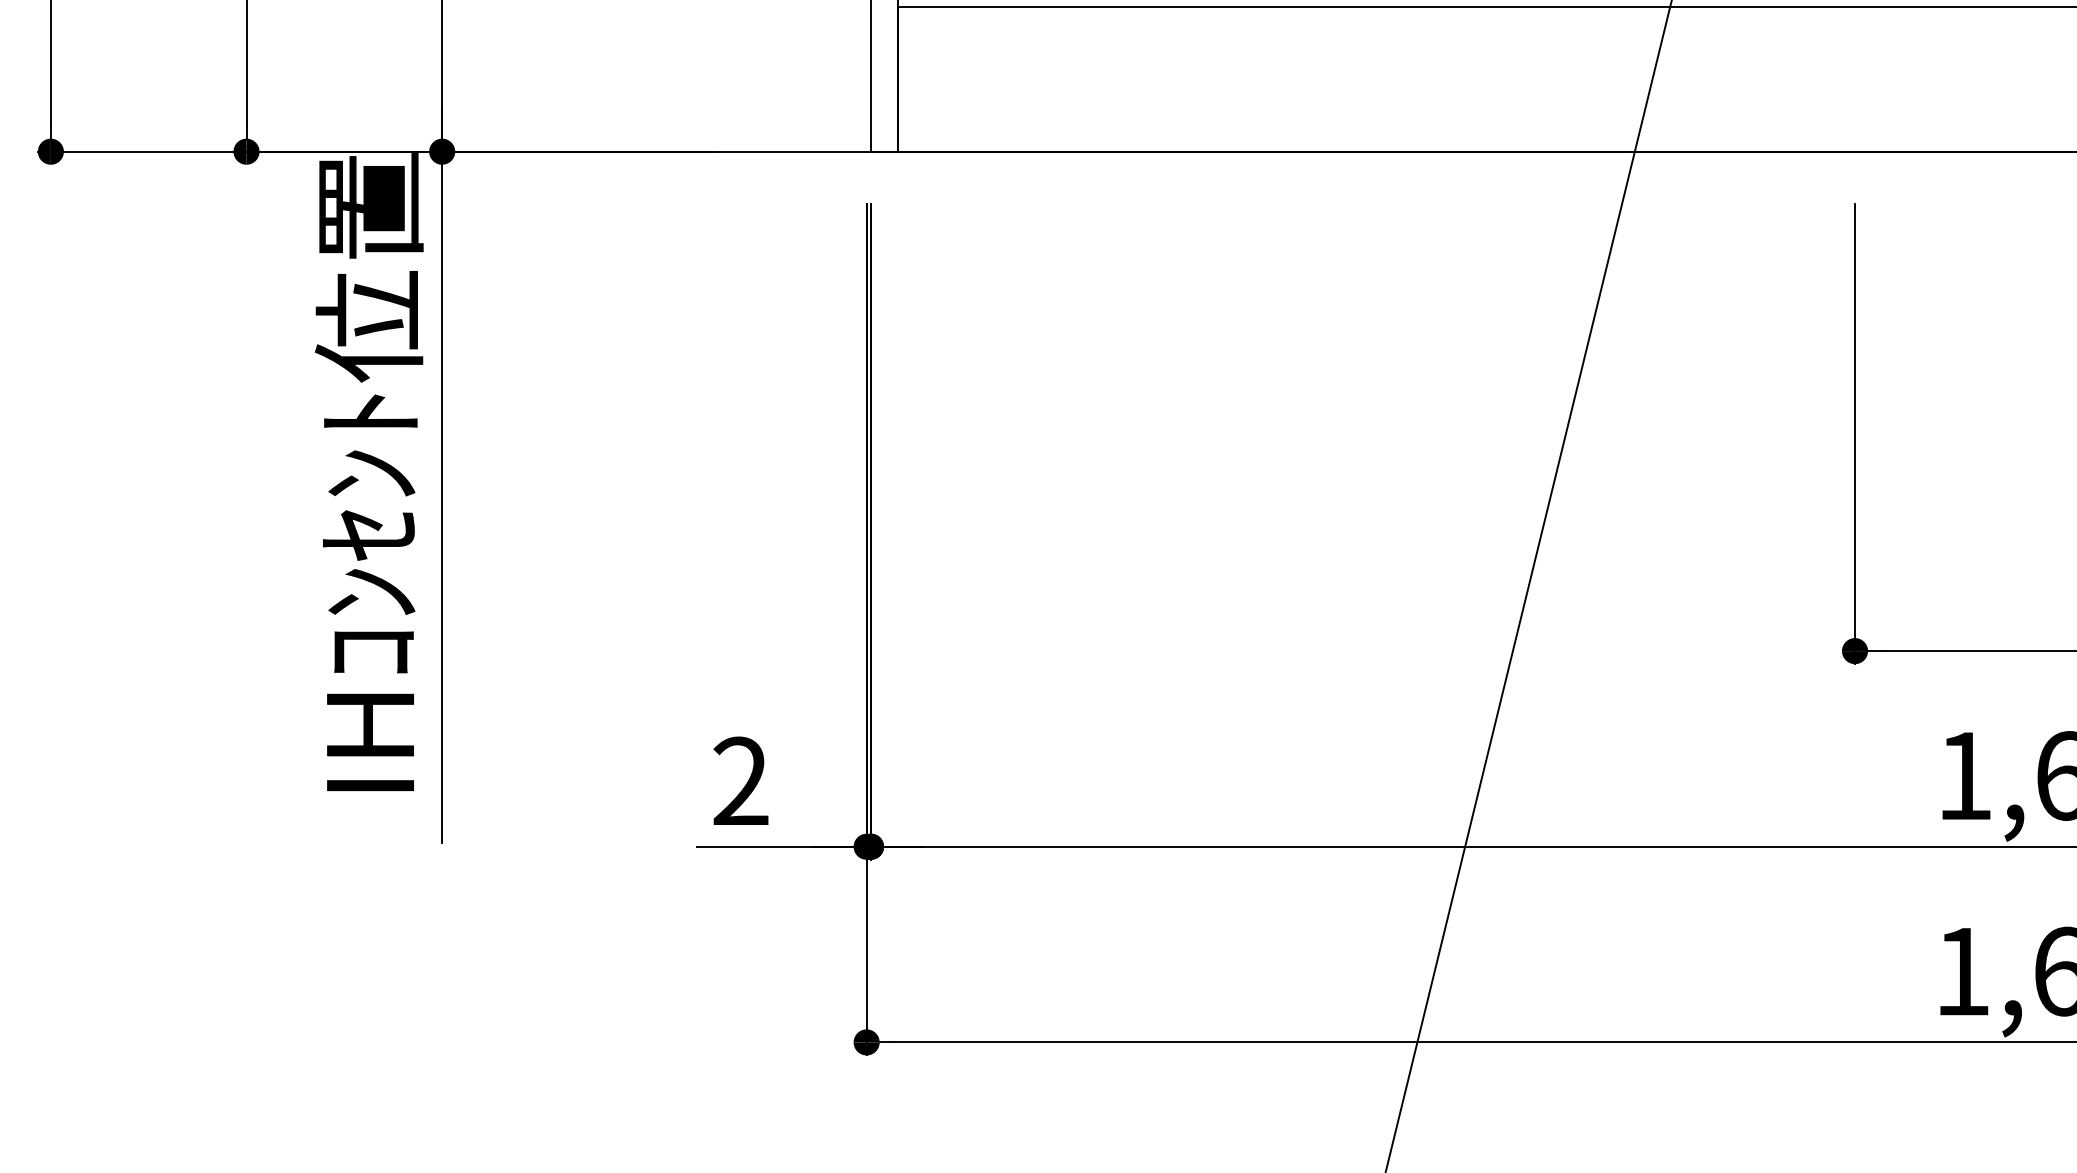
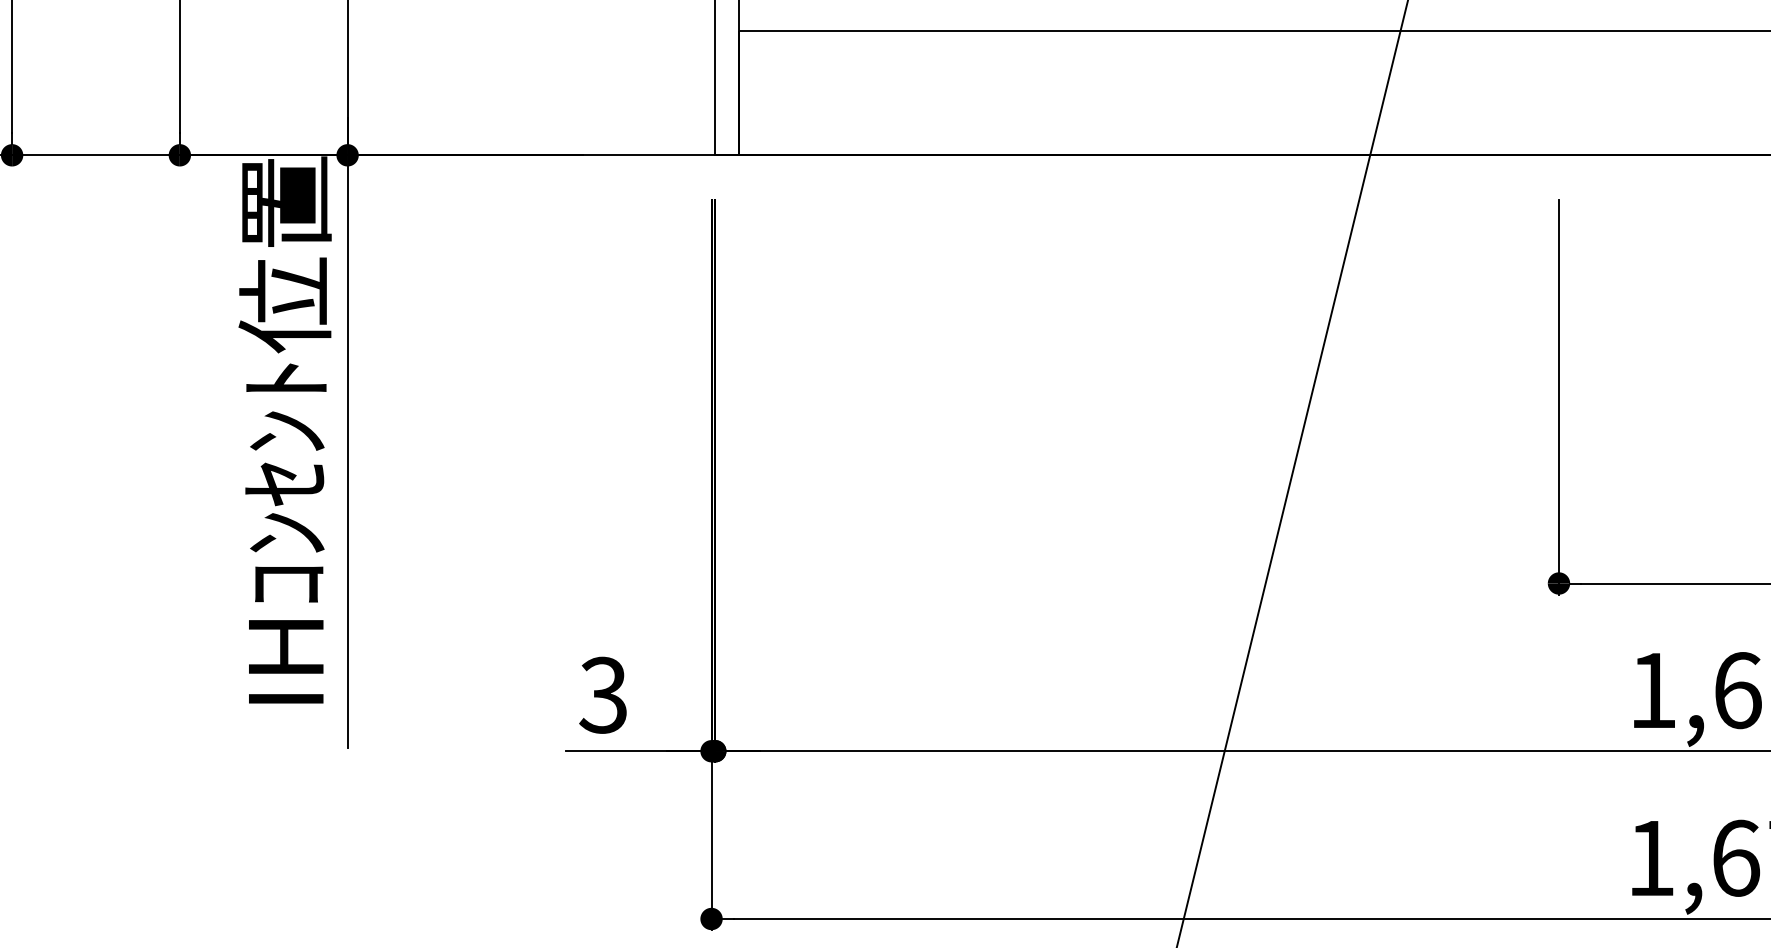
text: (740, 781) -> (603, 695), 2 -> 3

